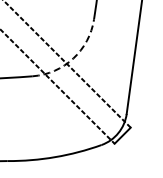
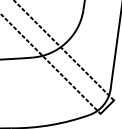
arc: (73, 58) -> (66, 42), dashed -> solid

